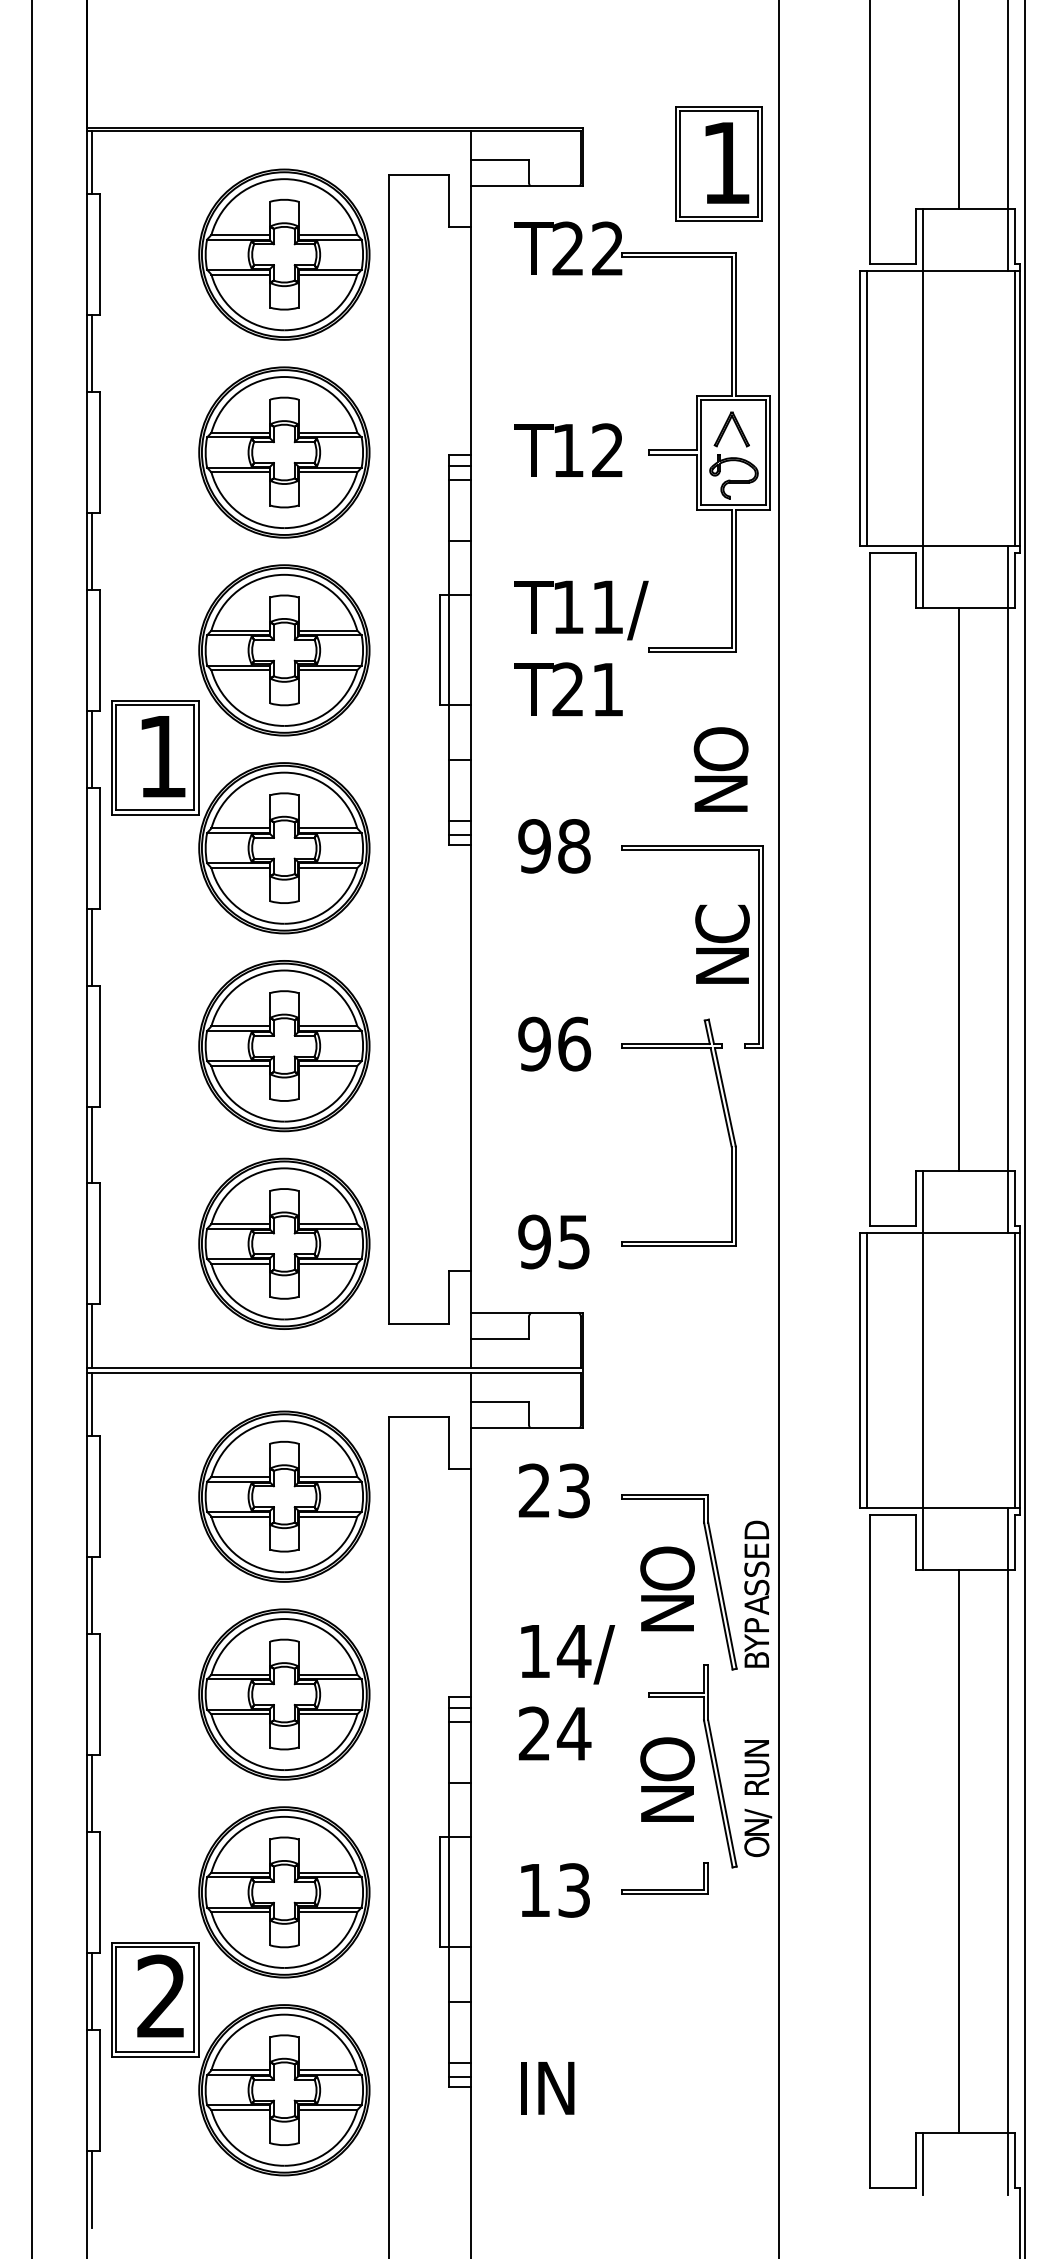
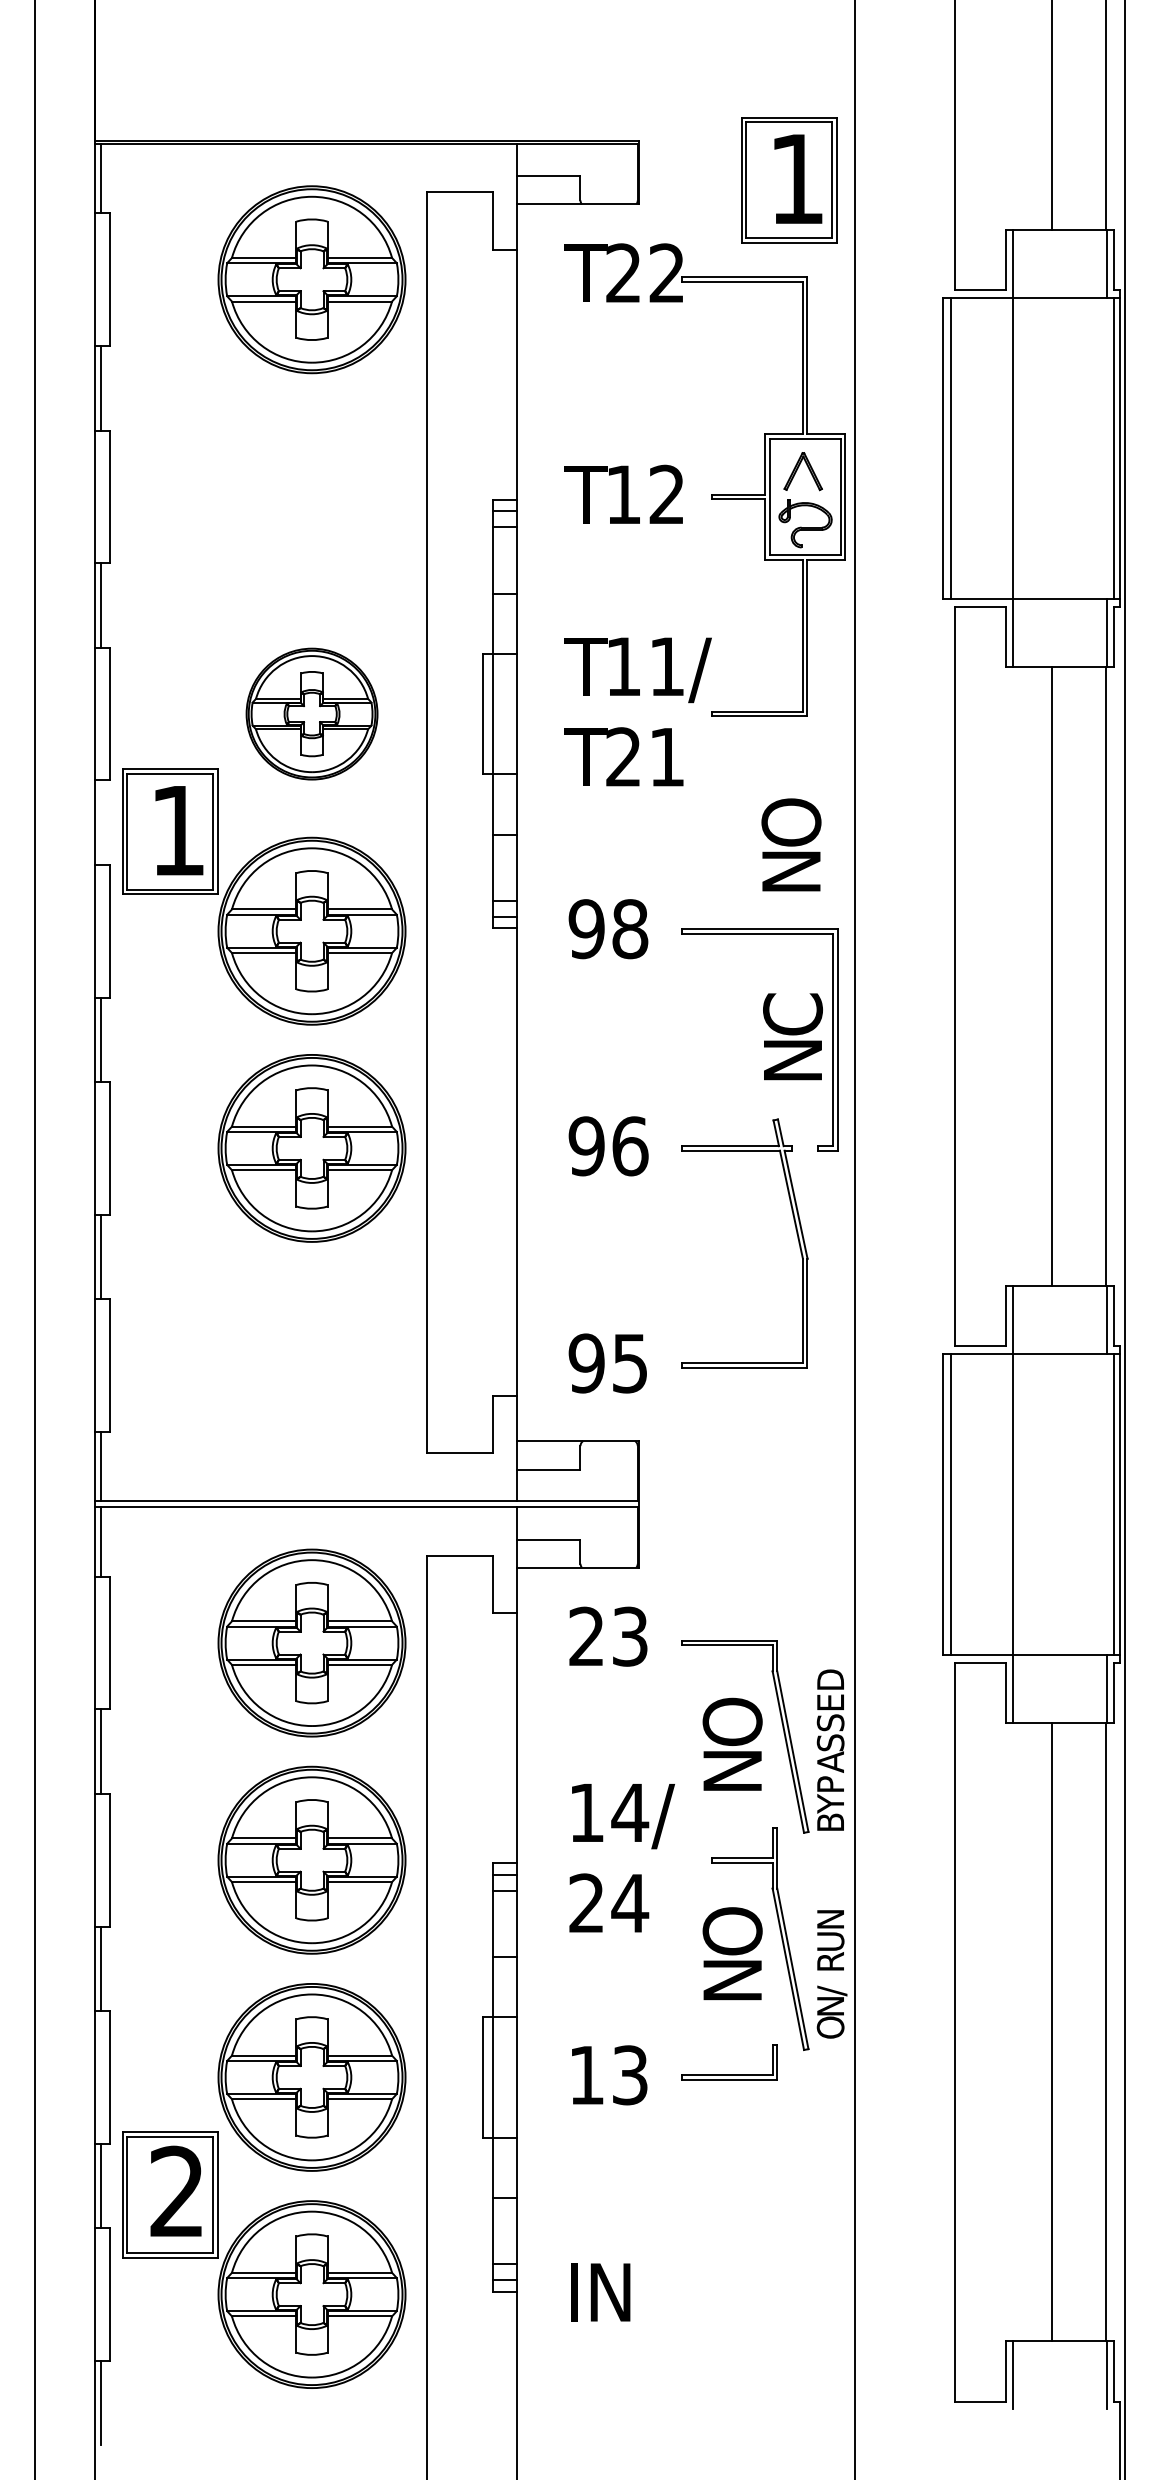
part: (284, 452) -> (312, 496), removed
part: (284, 650) -> (312, 714), size x0.7
line: (92, 748) -> (101, 821), removed
part: (284, 1243) -> (312, 1365), removed

